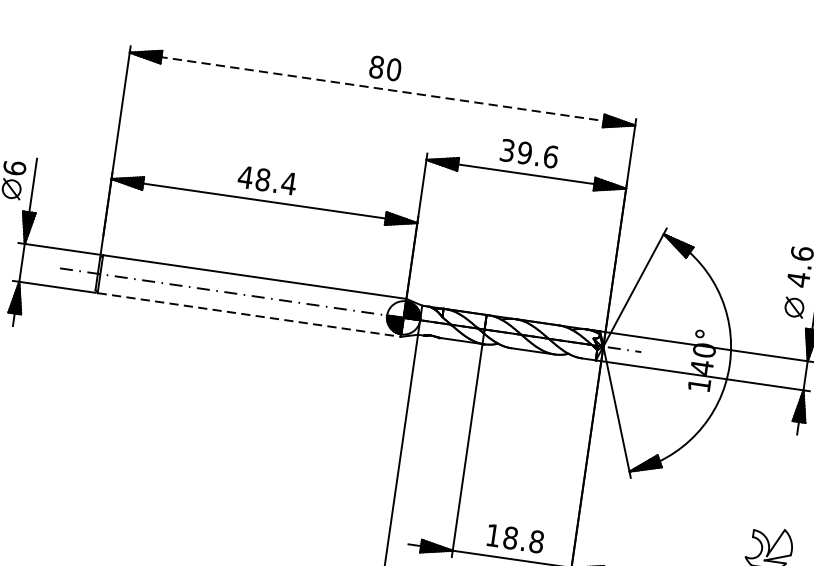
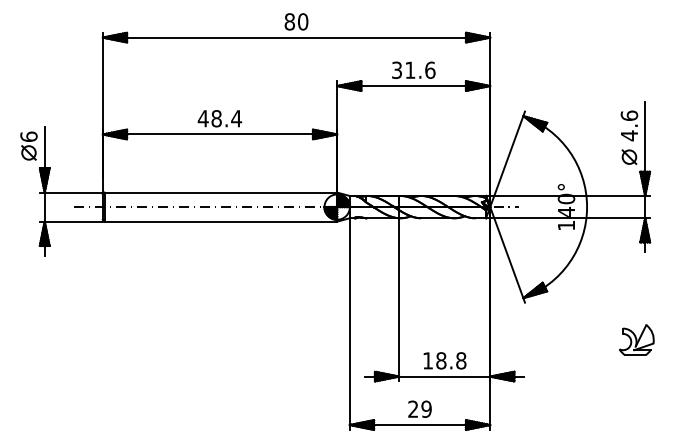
line: (382, 88) -> (296, 37), dashed -> solid
text: (525, 152) -> (410, 69), 39.6 -> 31.6
line: (250, 314) -> (221, 221), dashed -> solid

